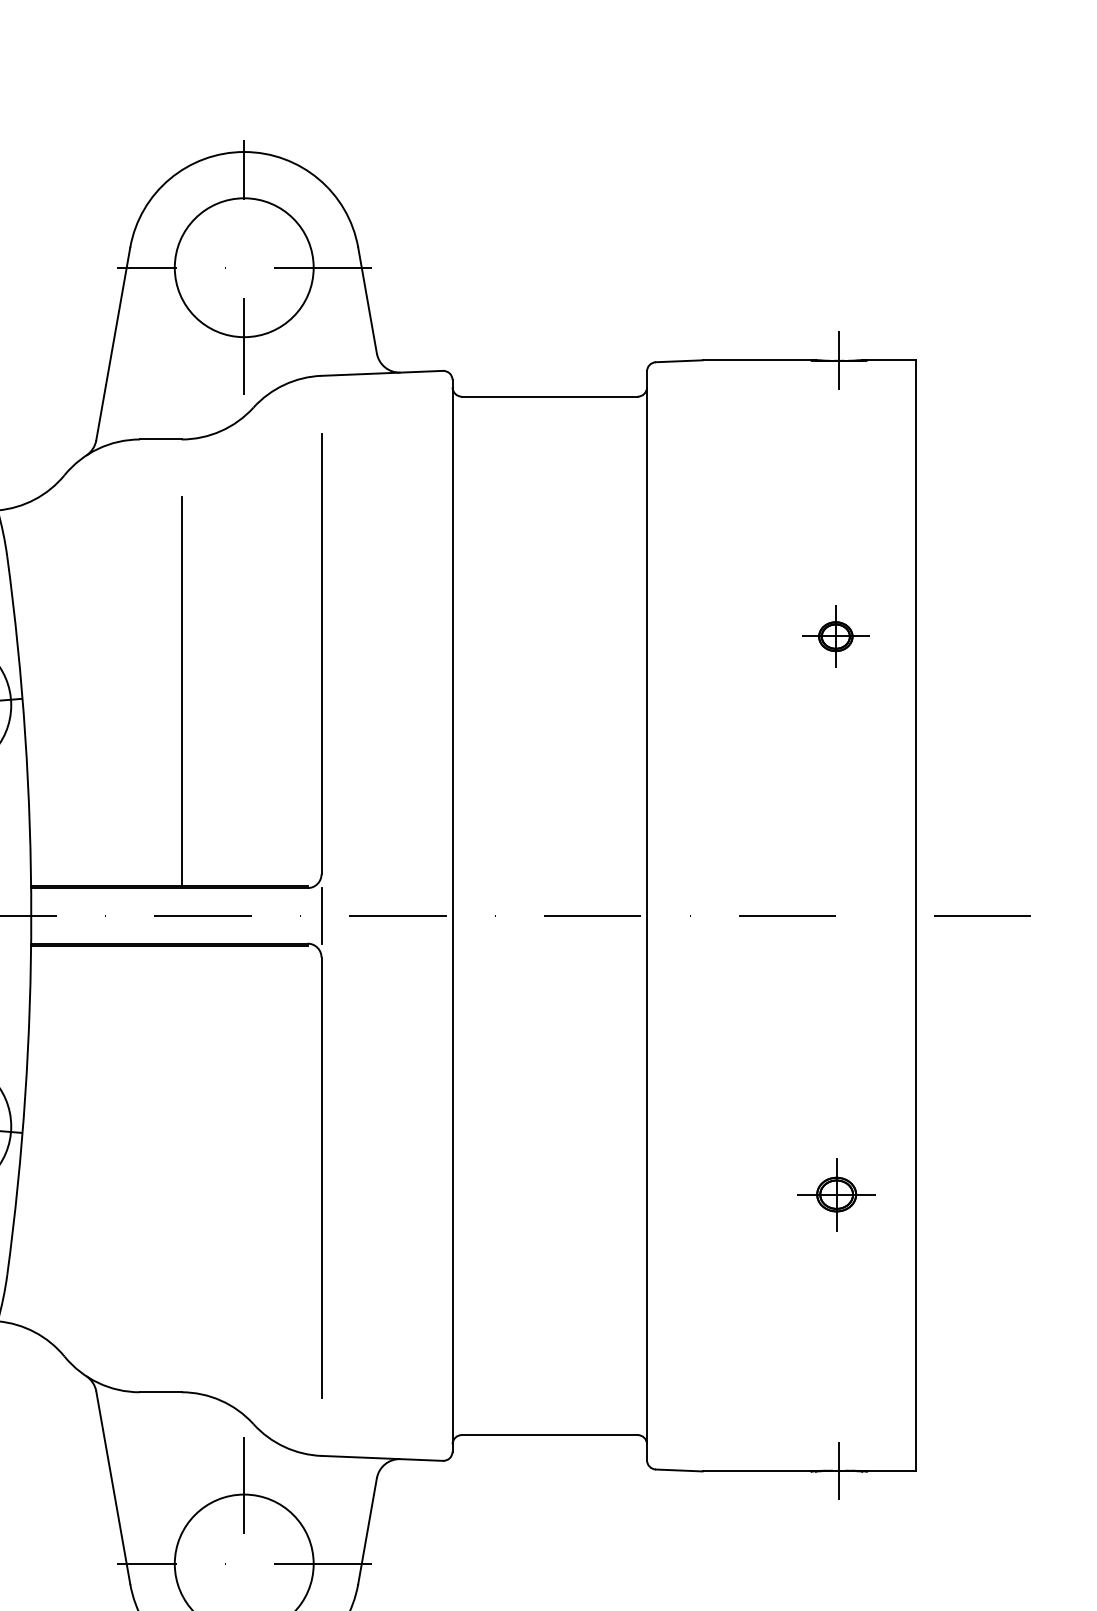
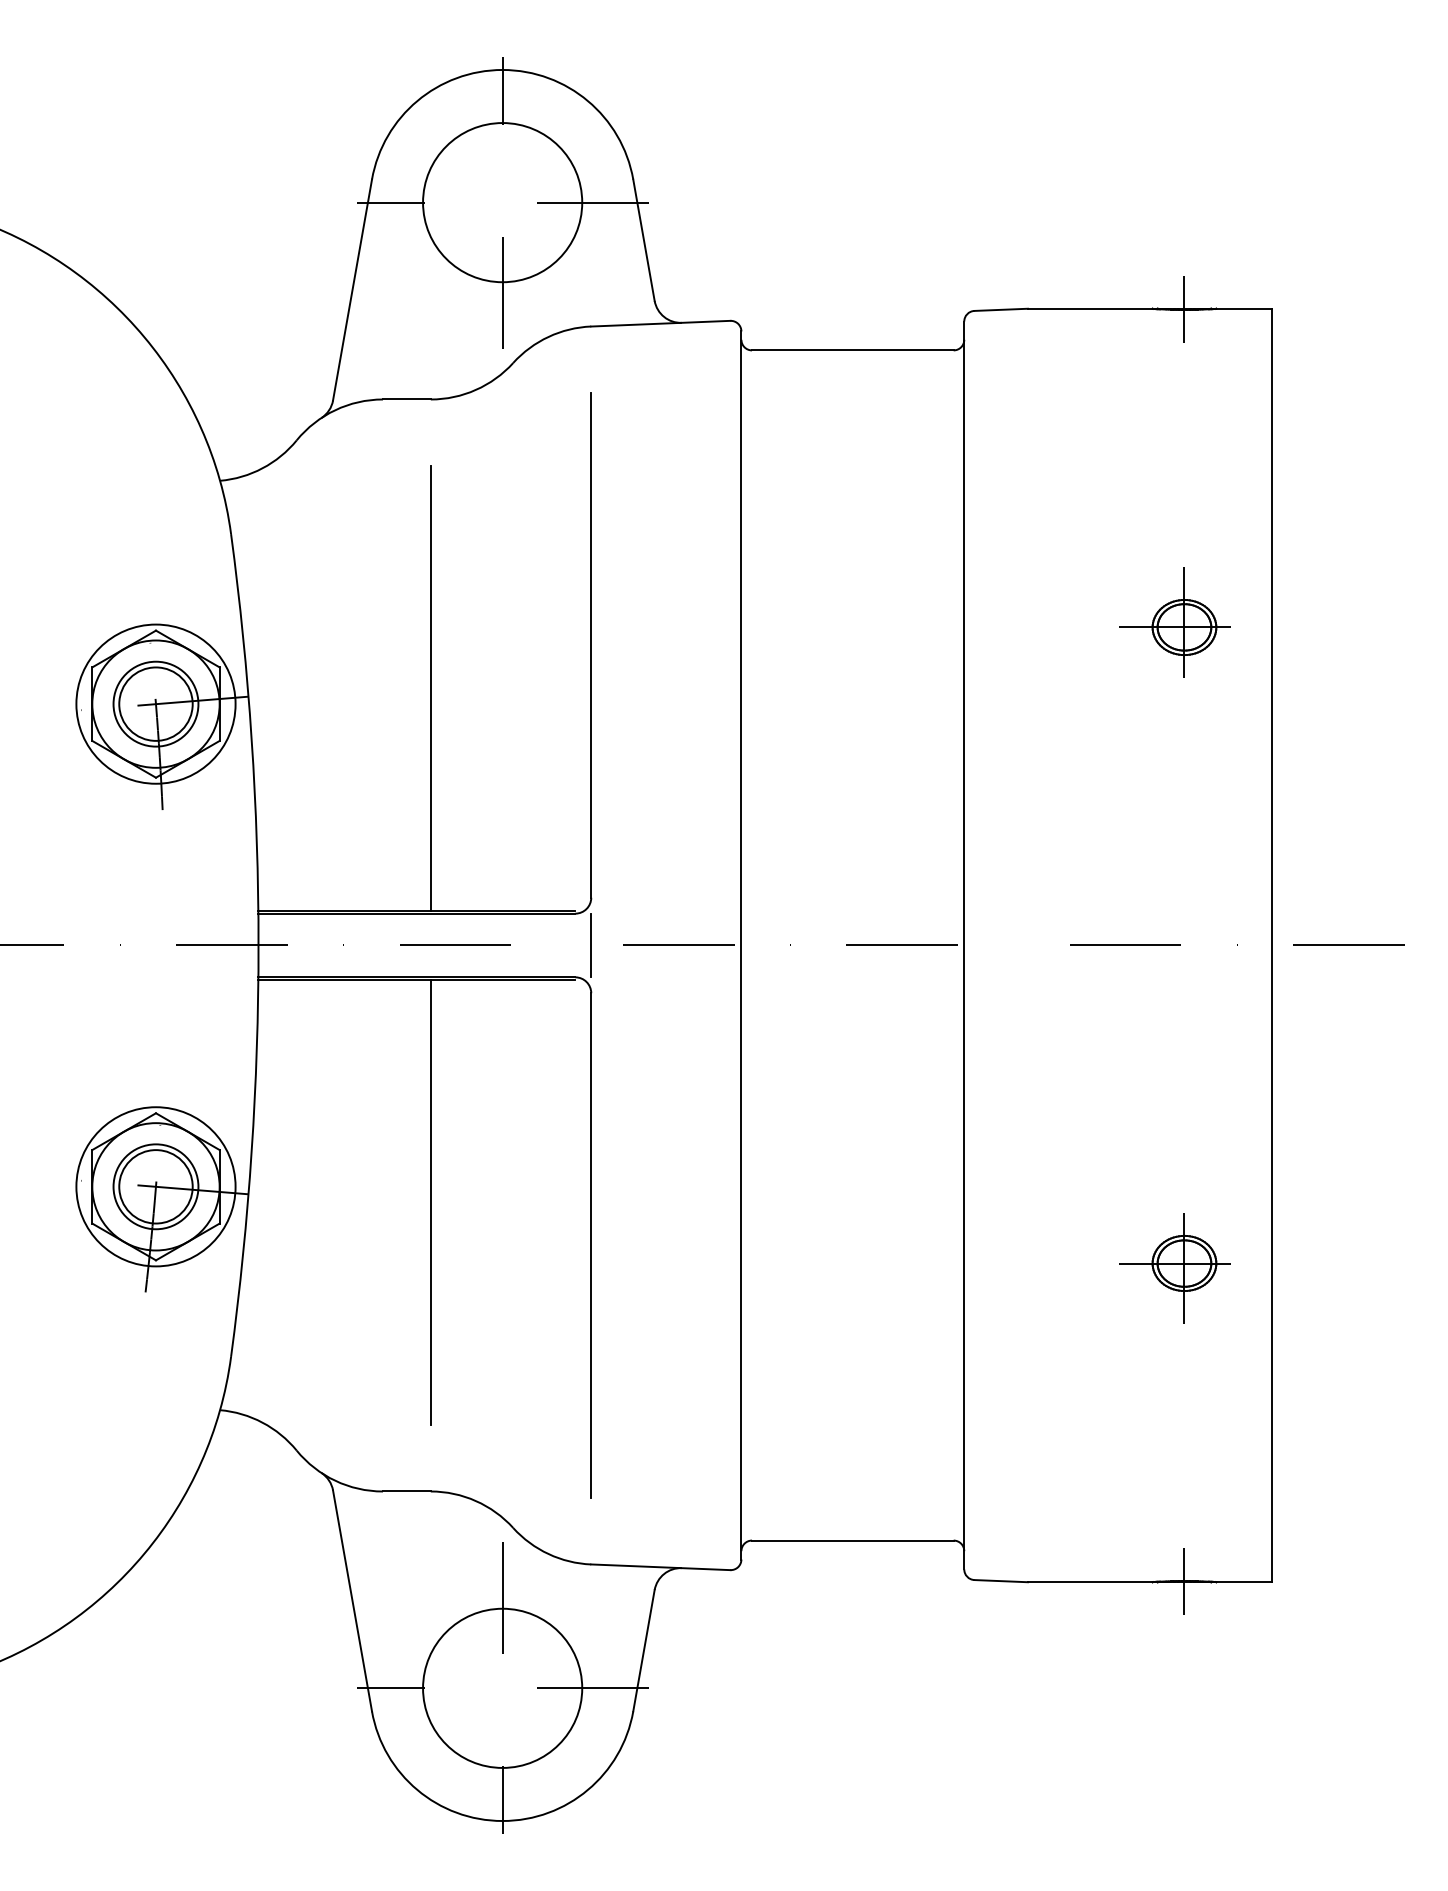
part: (830, 634) -> (1174, 622), size x1.67
line: (181, 1140) -> (430, 1202), added
part: (830, 1197) -> (1174, 1268), size x1.43

